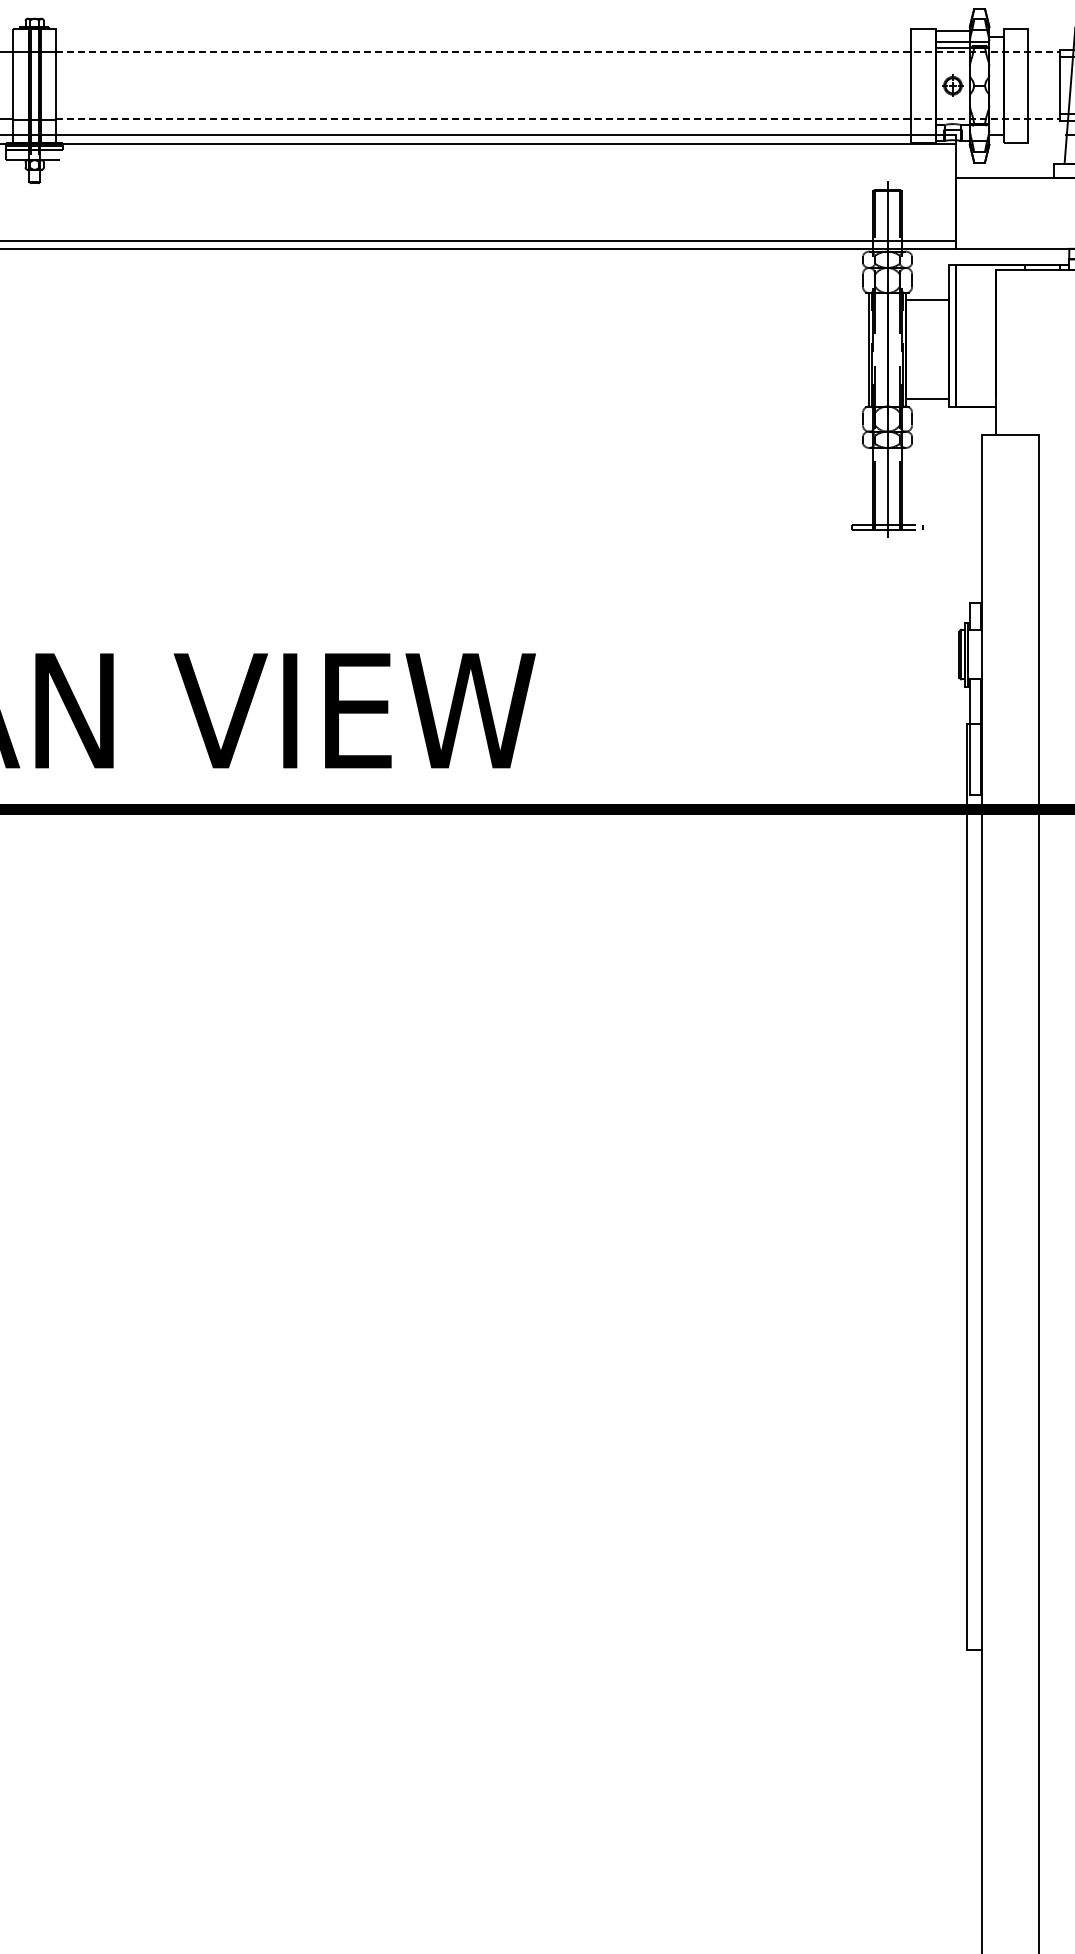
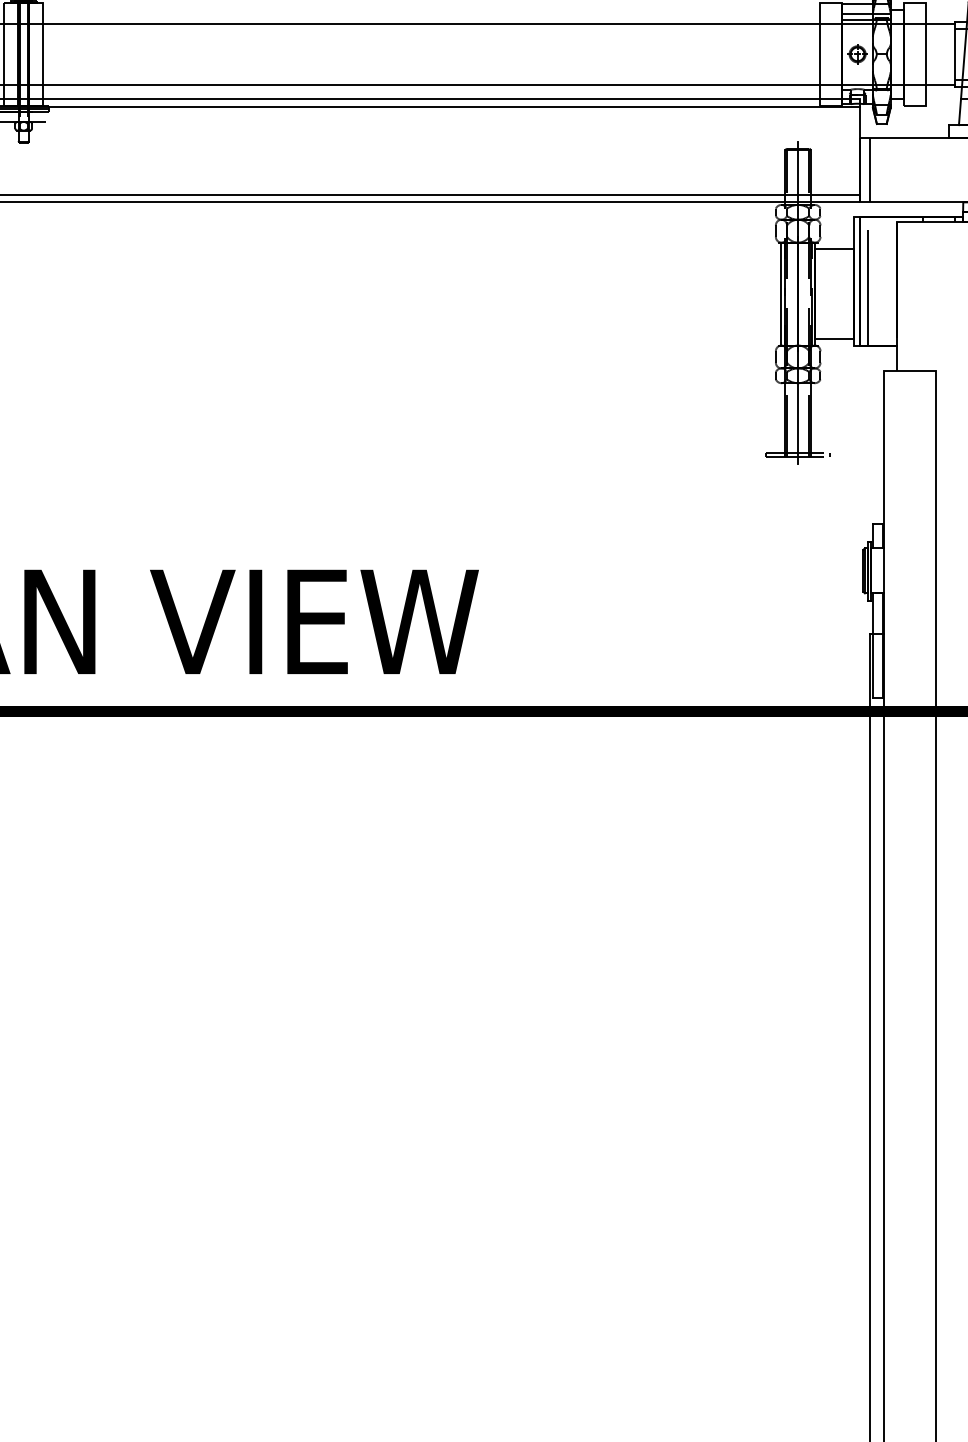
line: (558, 52) -> (499, 24), dashed -> solid
line: (558, 119) -> (499, 84), dashed -> solid
line: (966, 212) -> (869, 169), added
line: (964, 335) -> (868, 281), added

